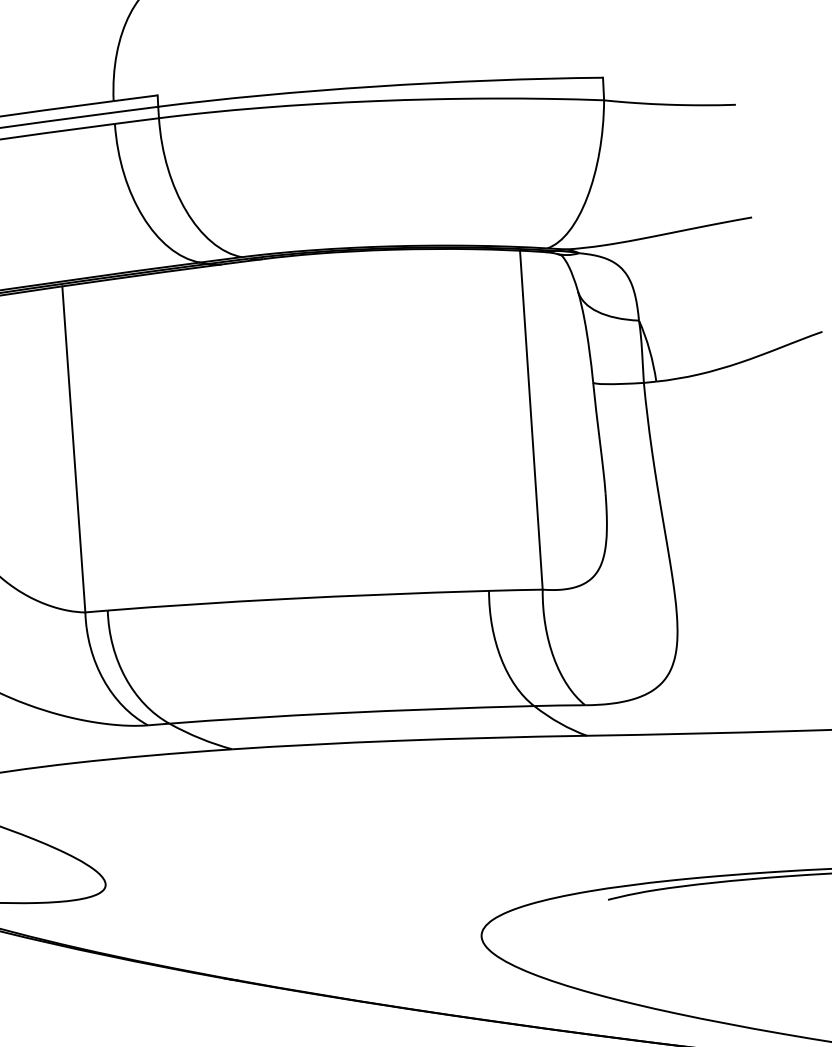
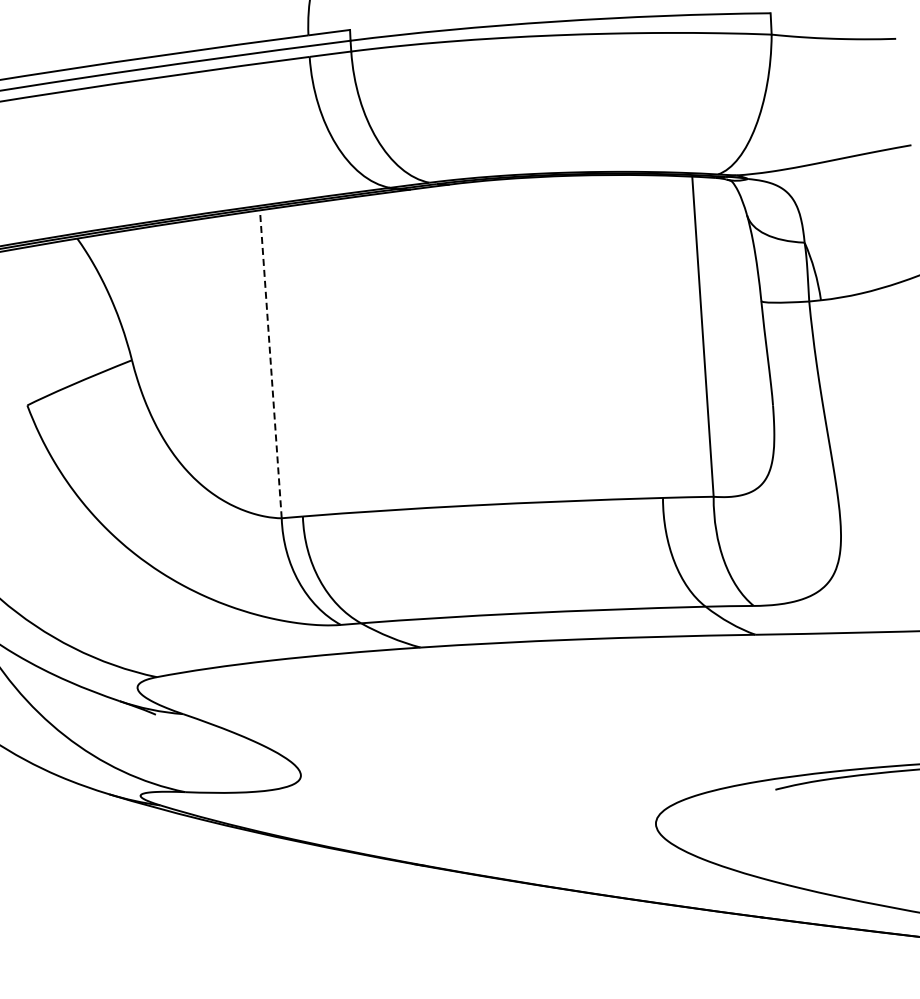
line: (73, 448) -> (270, 363), solid -> dashed

